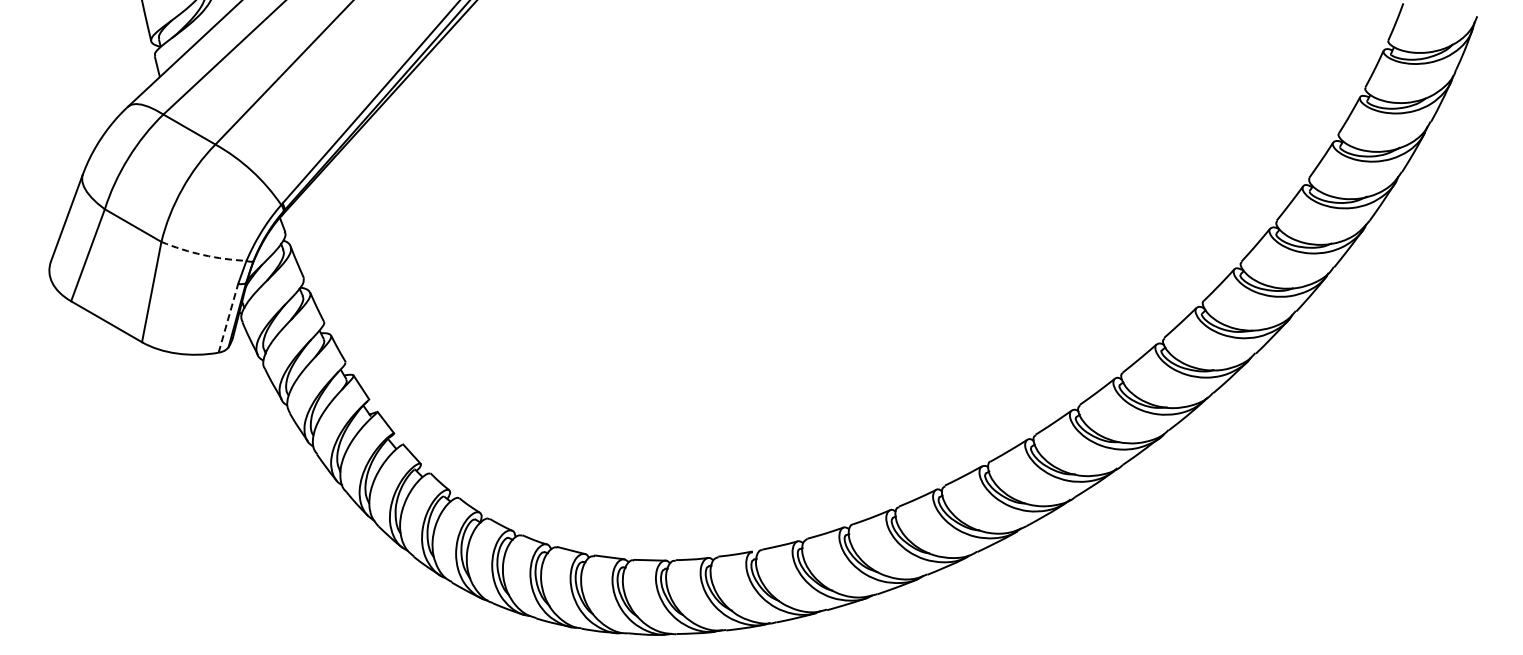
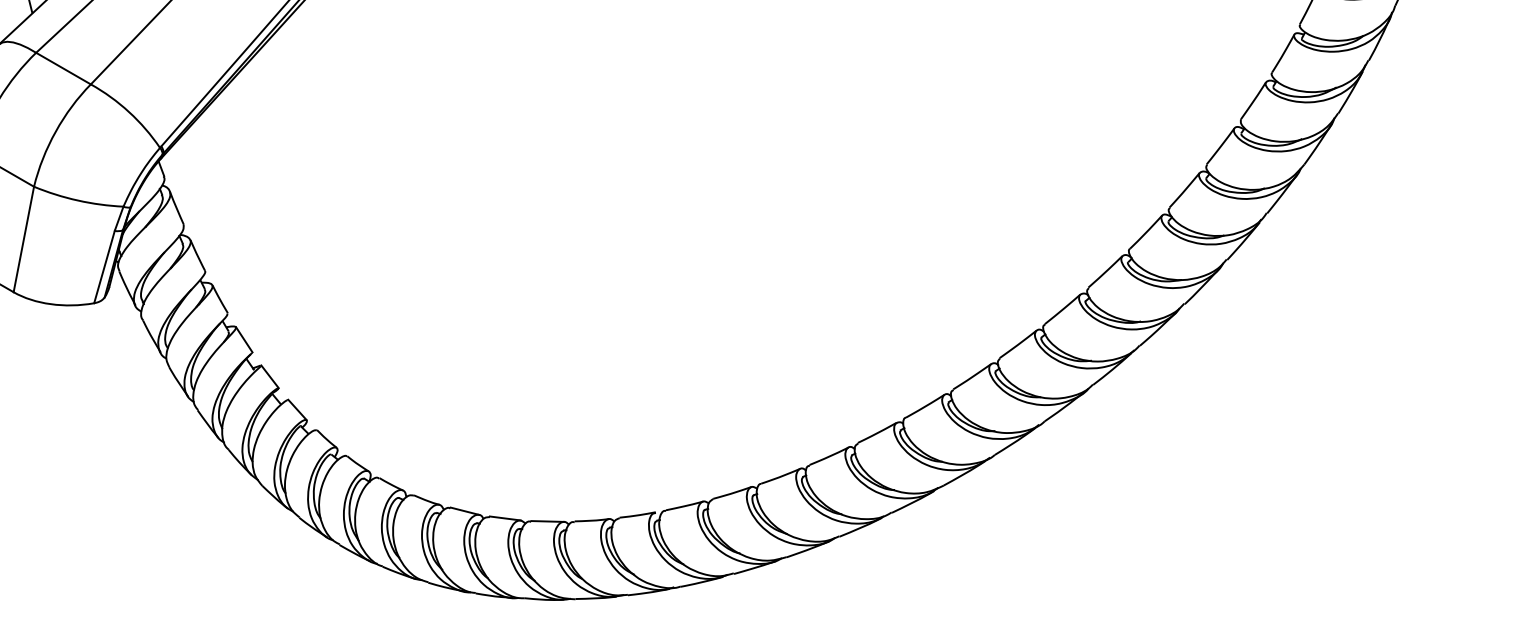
arc: (203, 255) -> (78, 201), dashed -> solid
line: (228, 318) -> (104, 267), dashed -> solid

